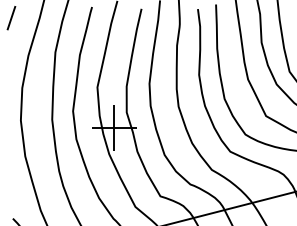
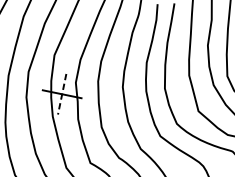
line: (114, 128) -> (62, 94), solid -> dashed

